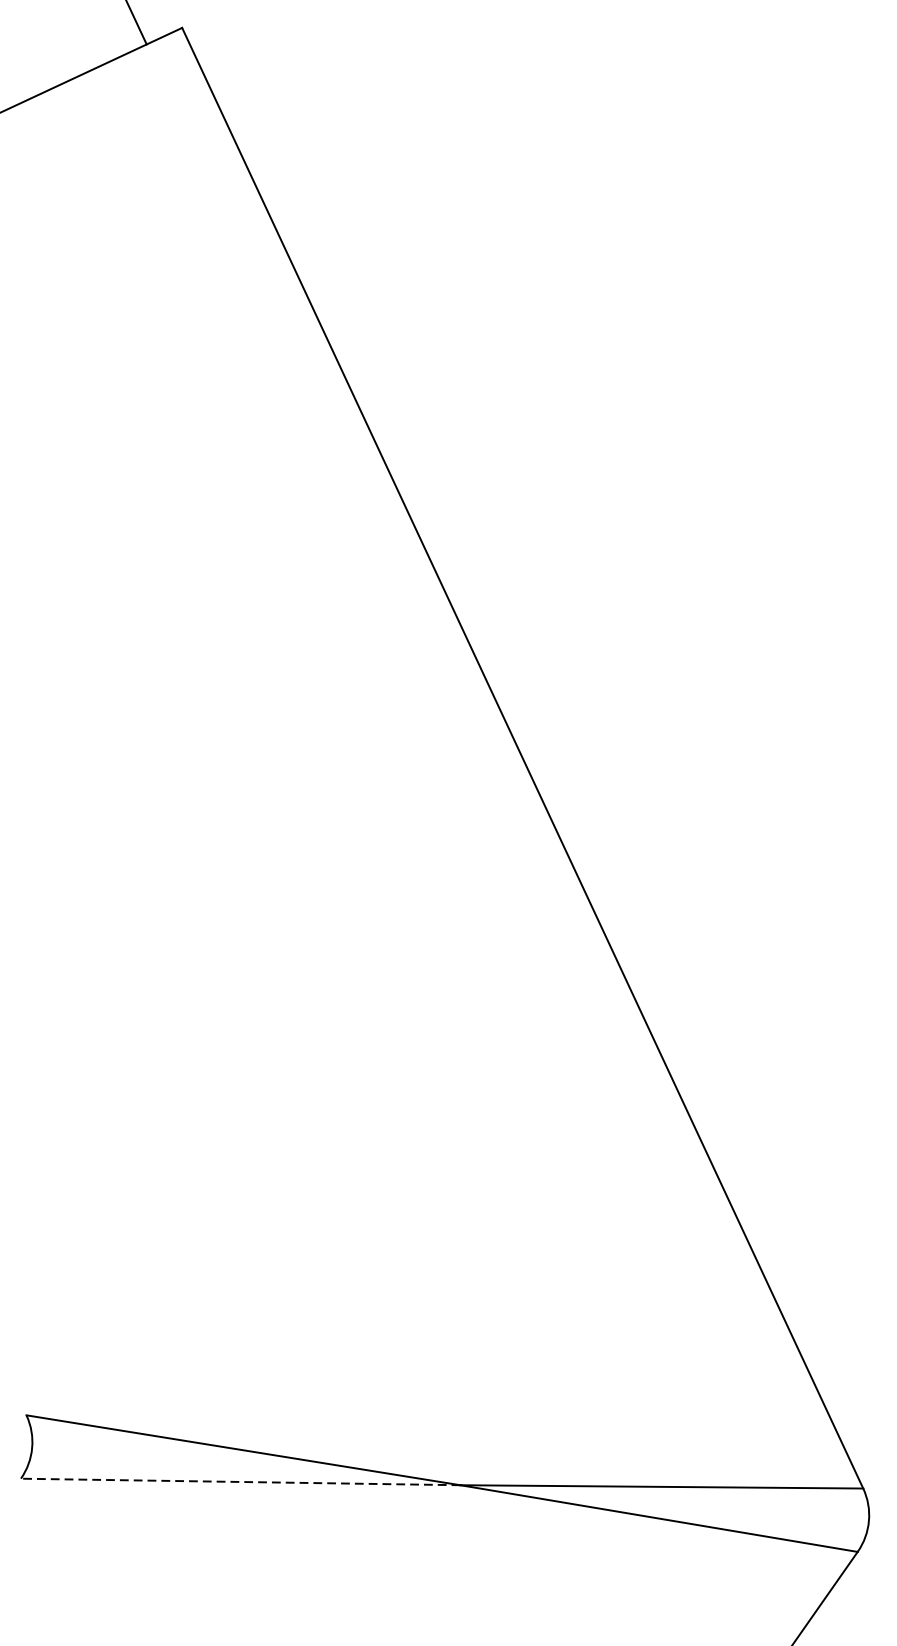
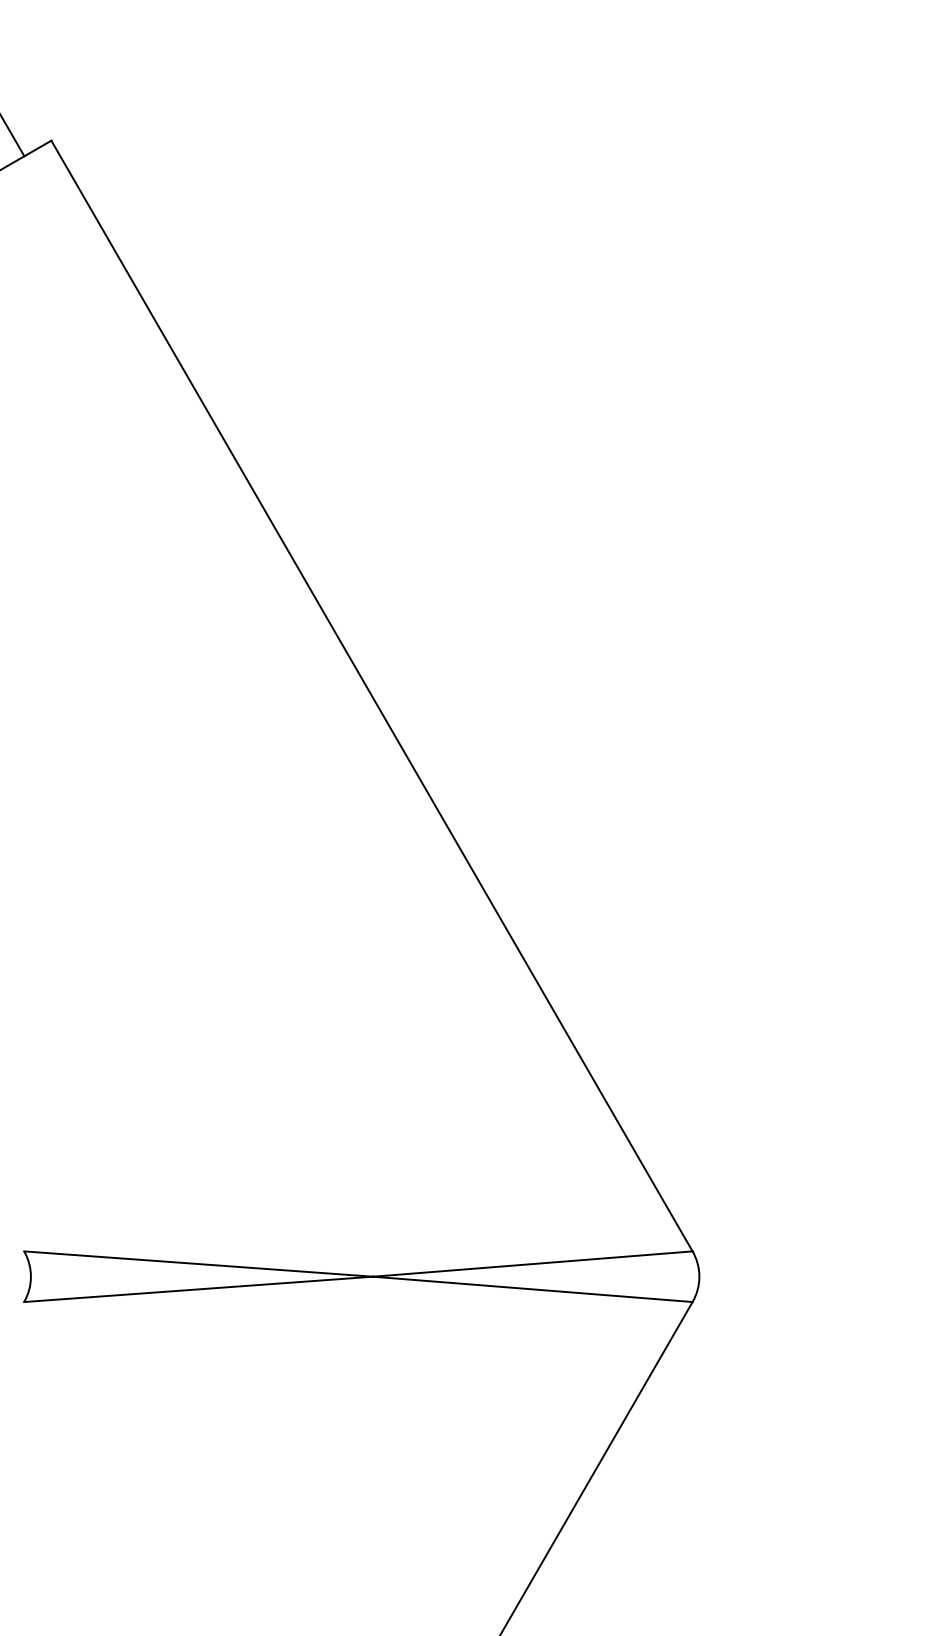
line: (240, 1482) -> (198, 1289), dashed -> solid

